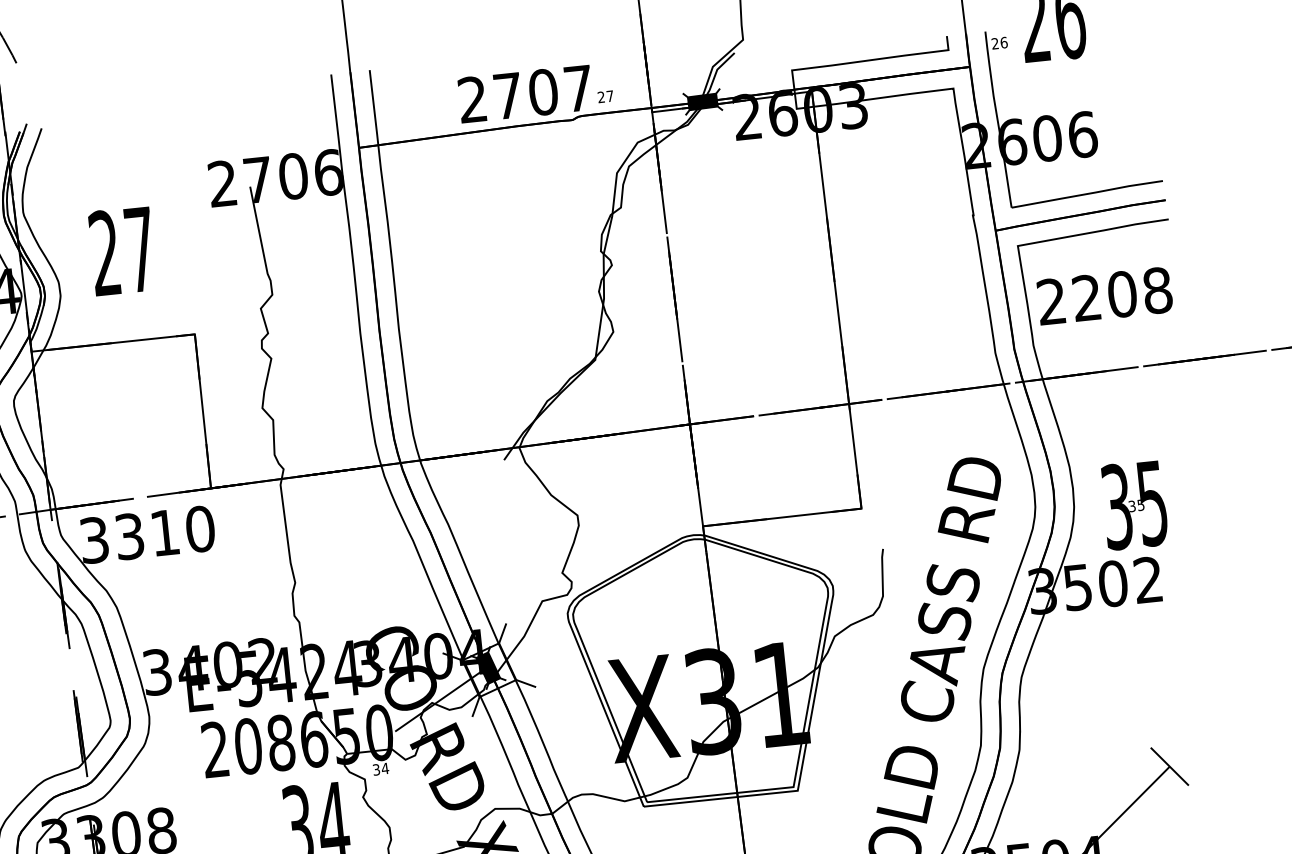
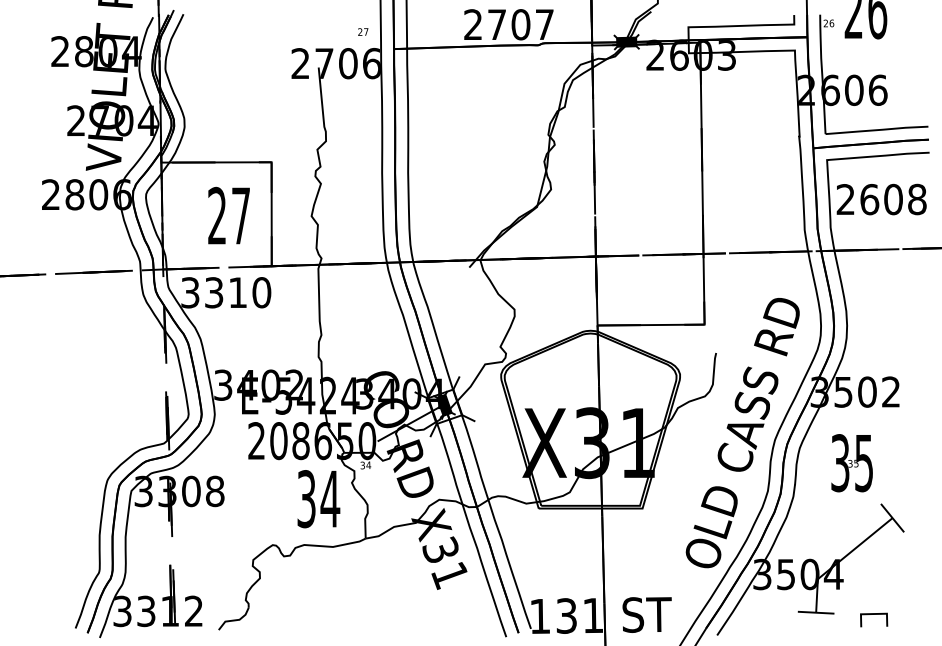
text: (606, 95) -> (363, 31), moved
text: (121, 250) -> (228, 215), moved
text: (1086, 297) -> (869, 199), 2208 -> 2608
text: (1133, 505) -> (851, 463), moved

